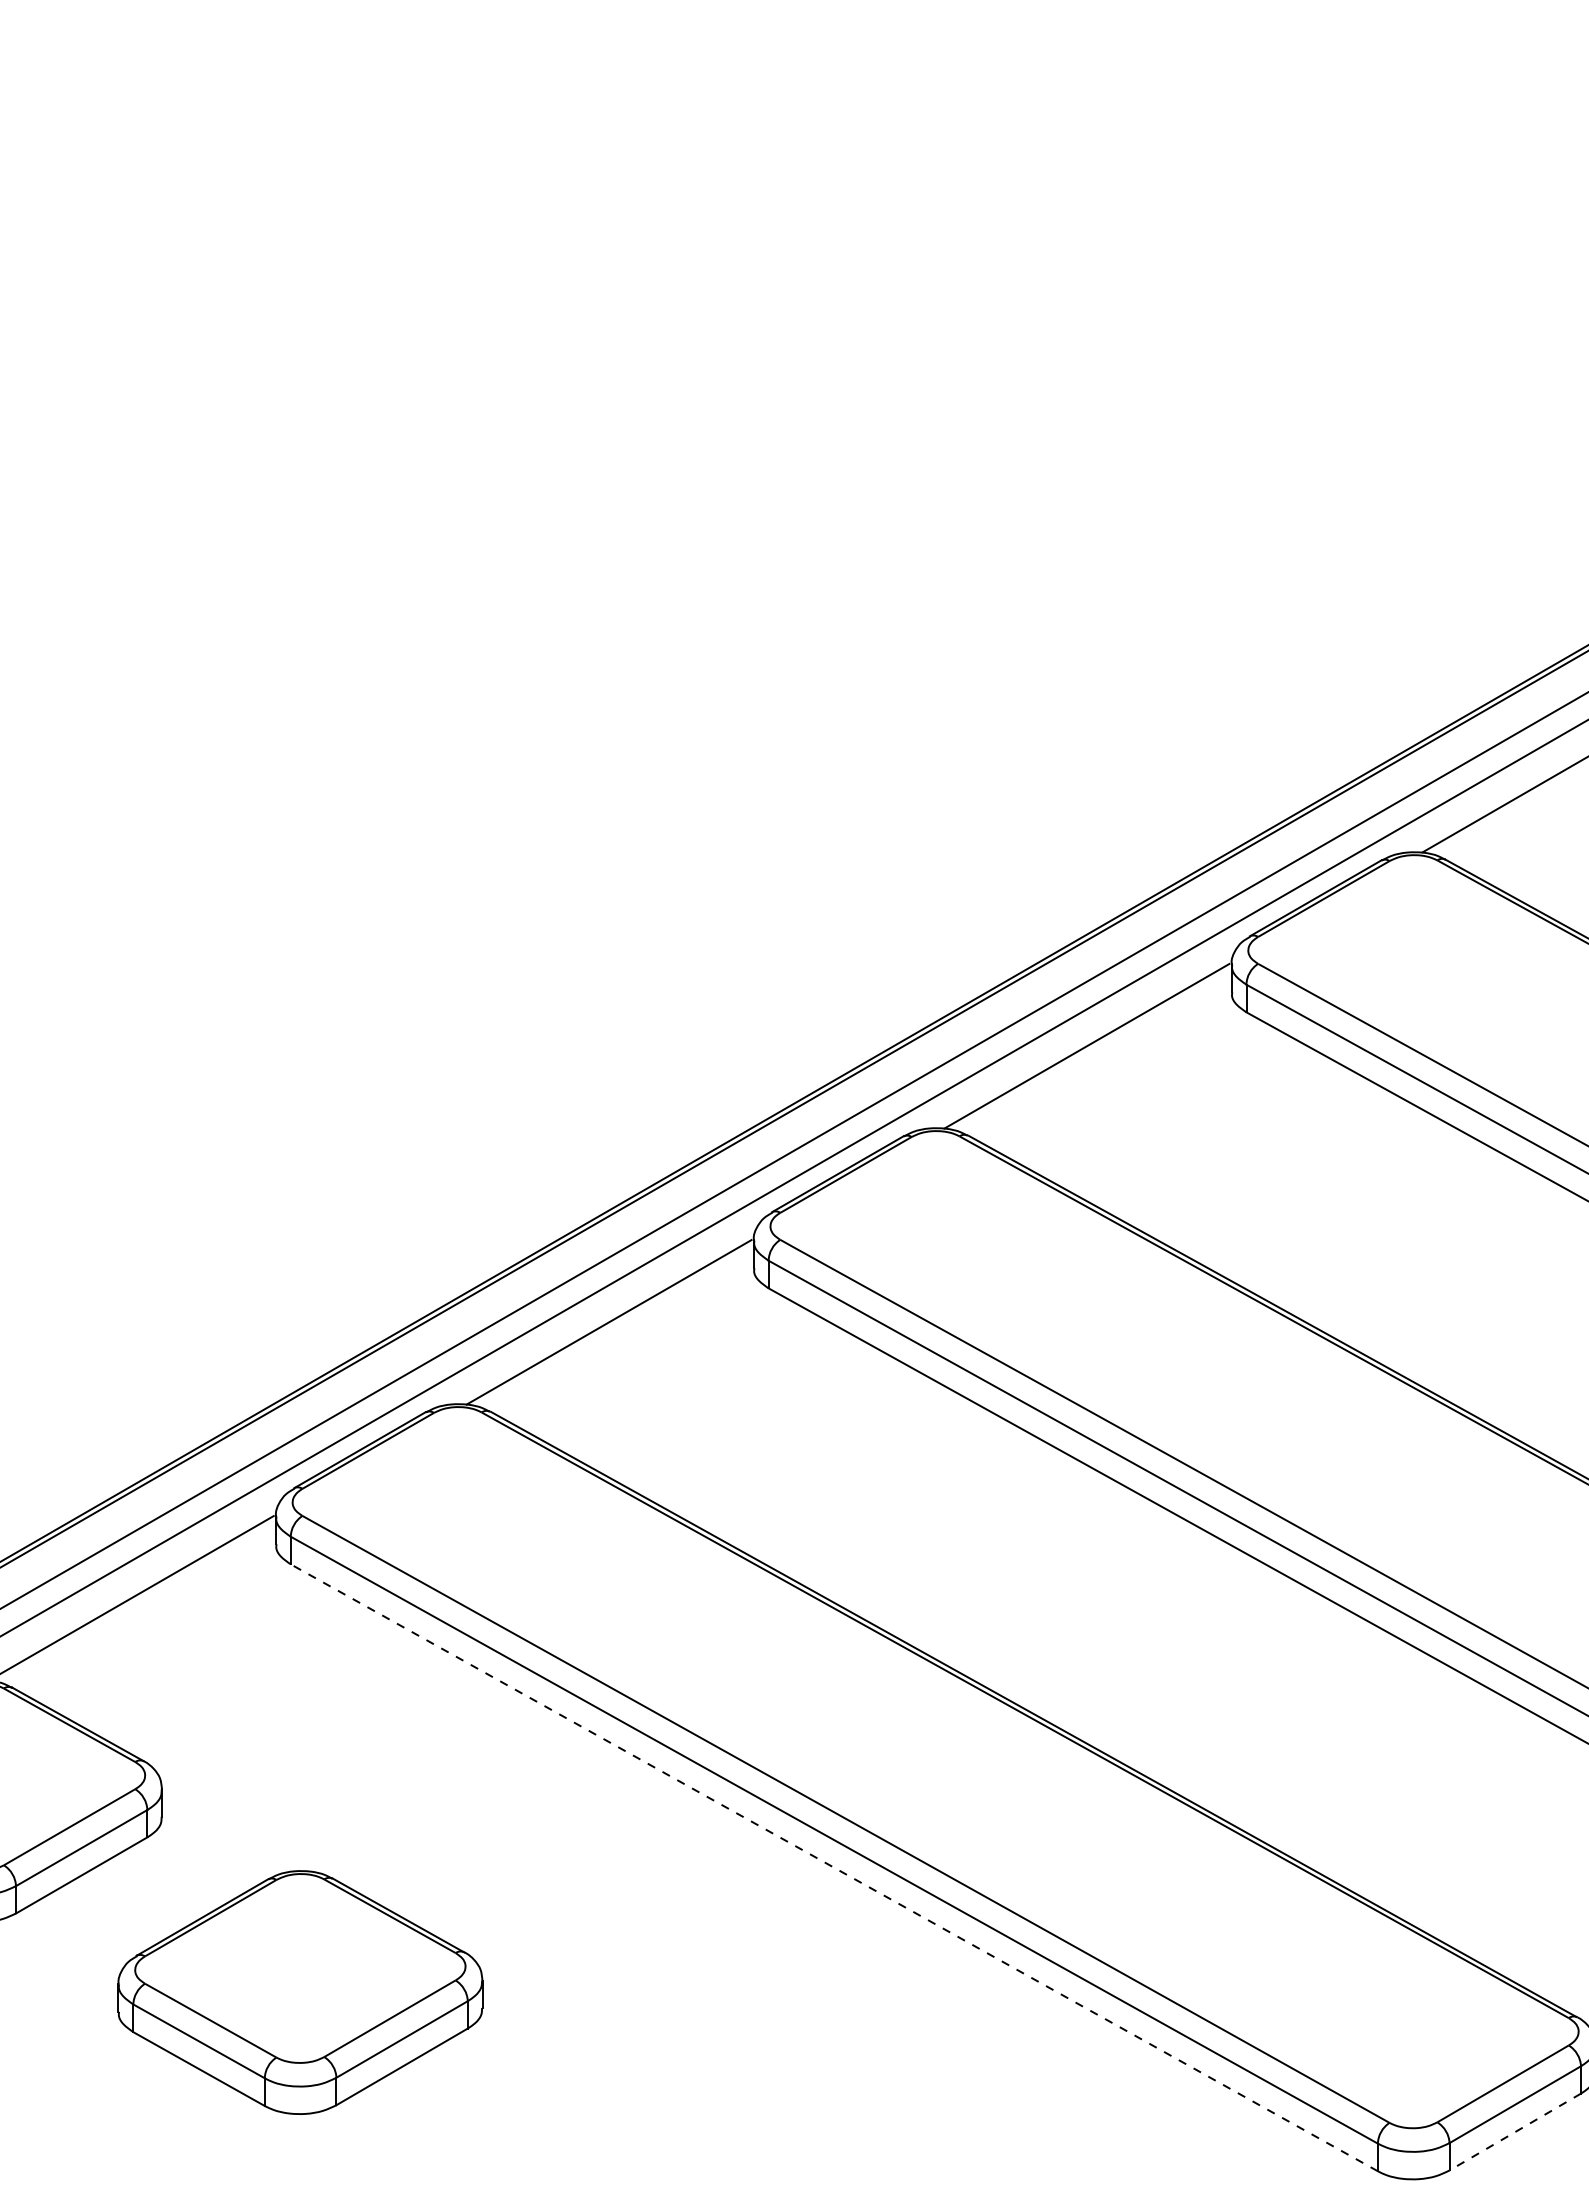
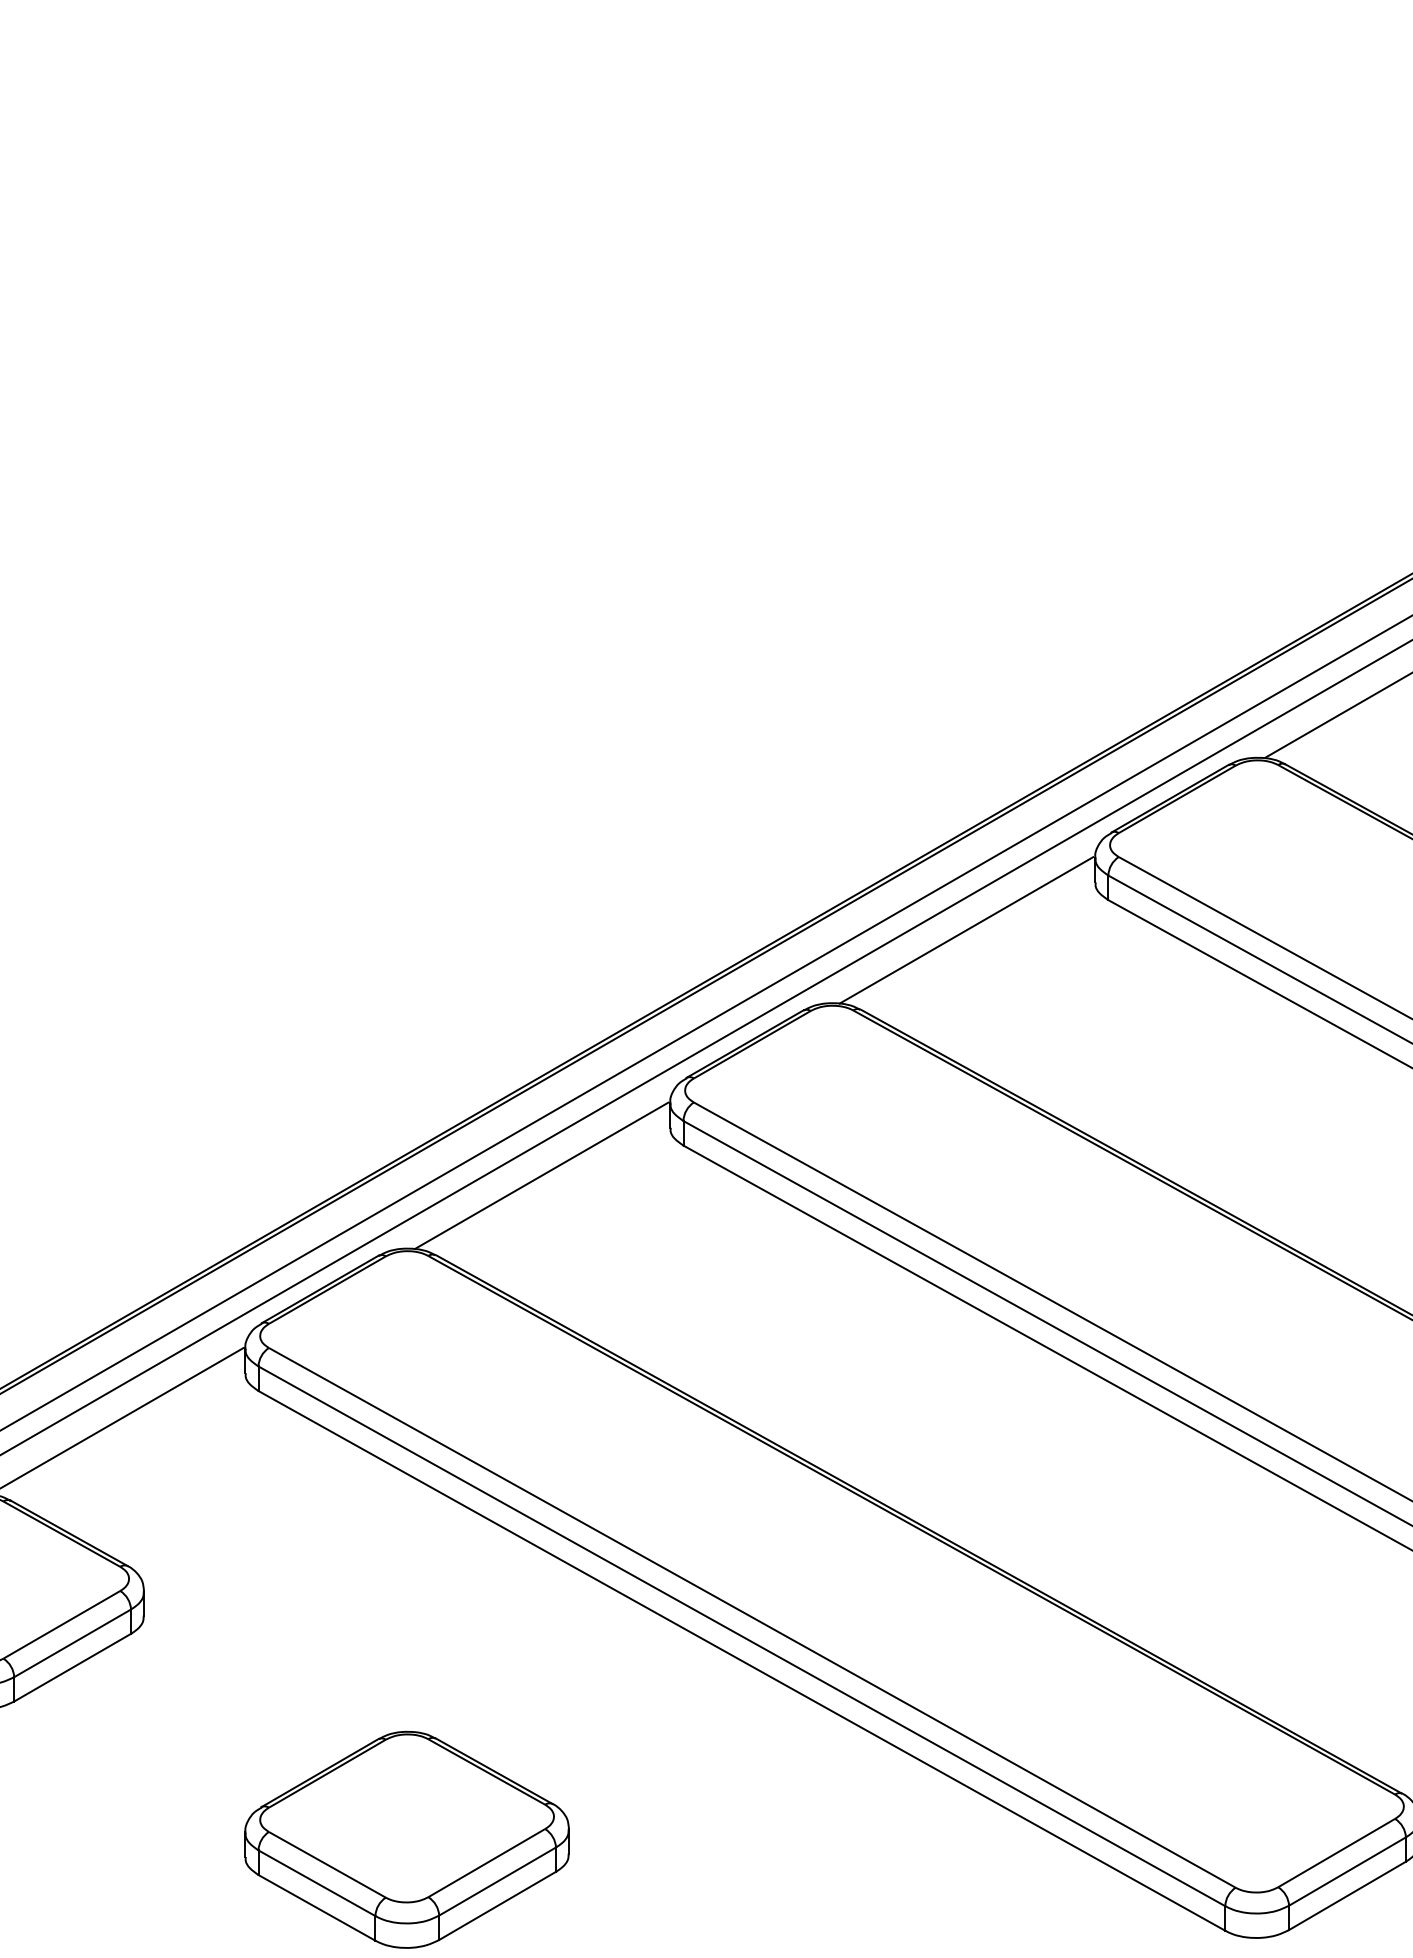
line: (833, 1867) -> (741, 1660), dashed -> solid
part: (299, 1992) -> (406, 1839), moved
line: (1515, 2131) -> (1347, 1895), dashed -> solid

